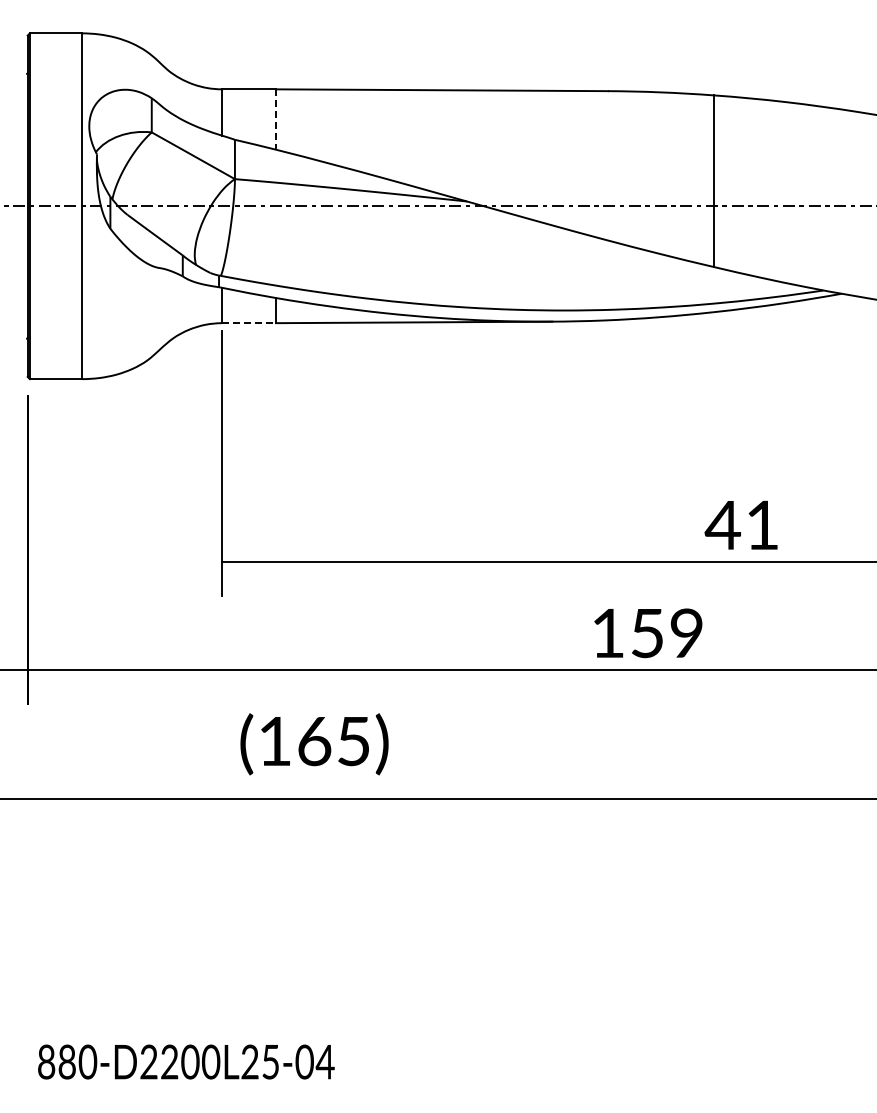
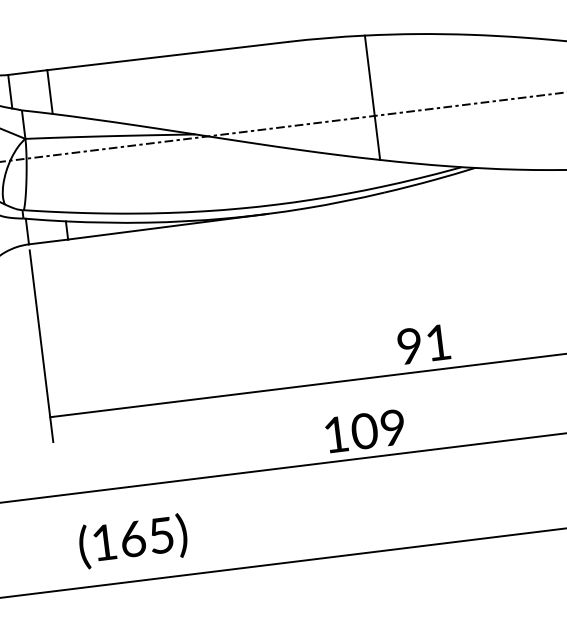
line: (276, 120) -> (50, 92), dashed -> solid
line: (249, 323) -> (48, 242), dashed -> solid
text: (722, 524) -> (409, 345), 41 -> 91
text: (647, 633) -> (364, 431), 159 -> 109

